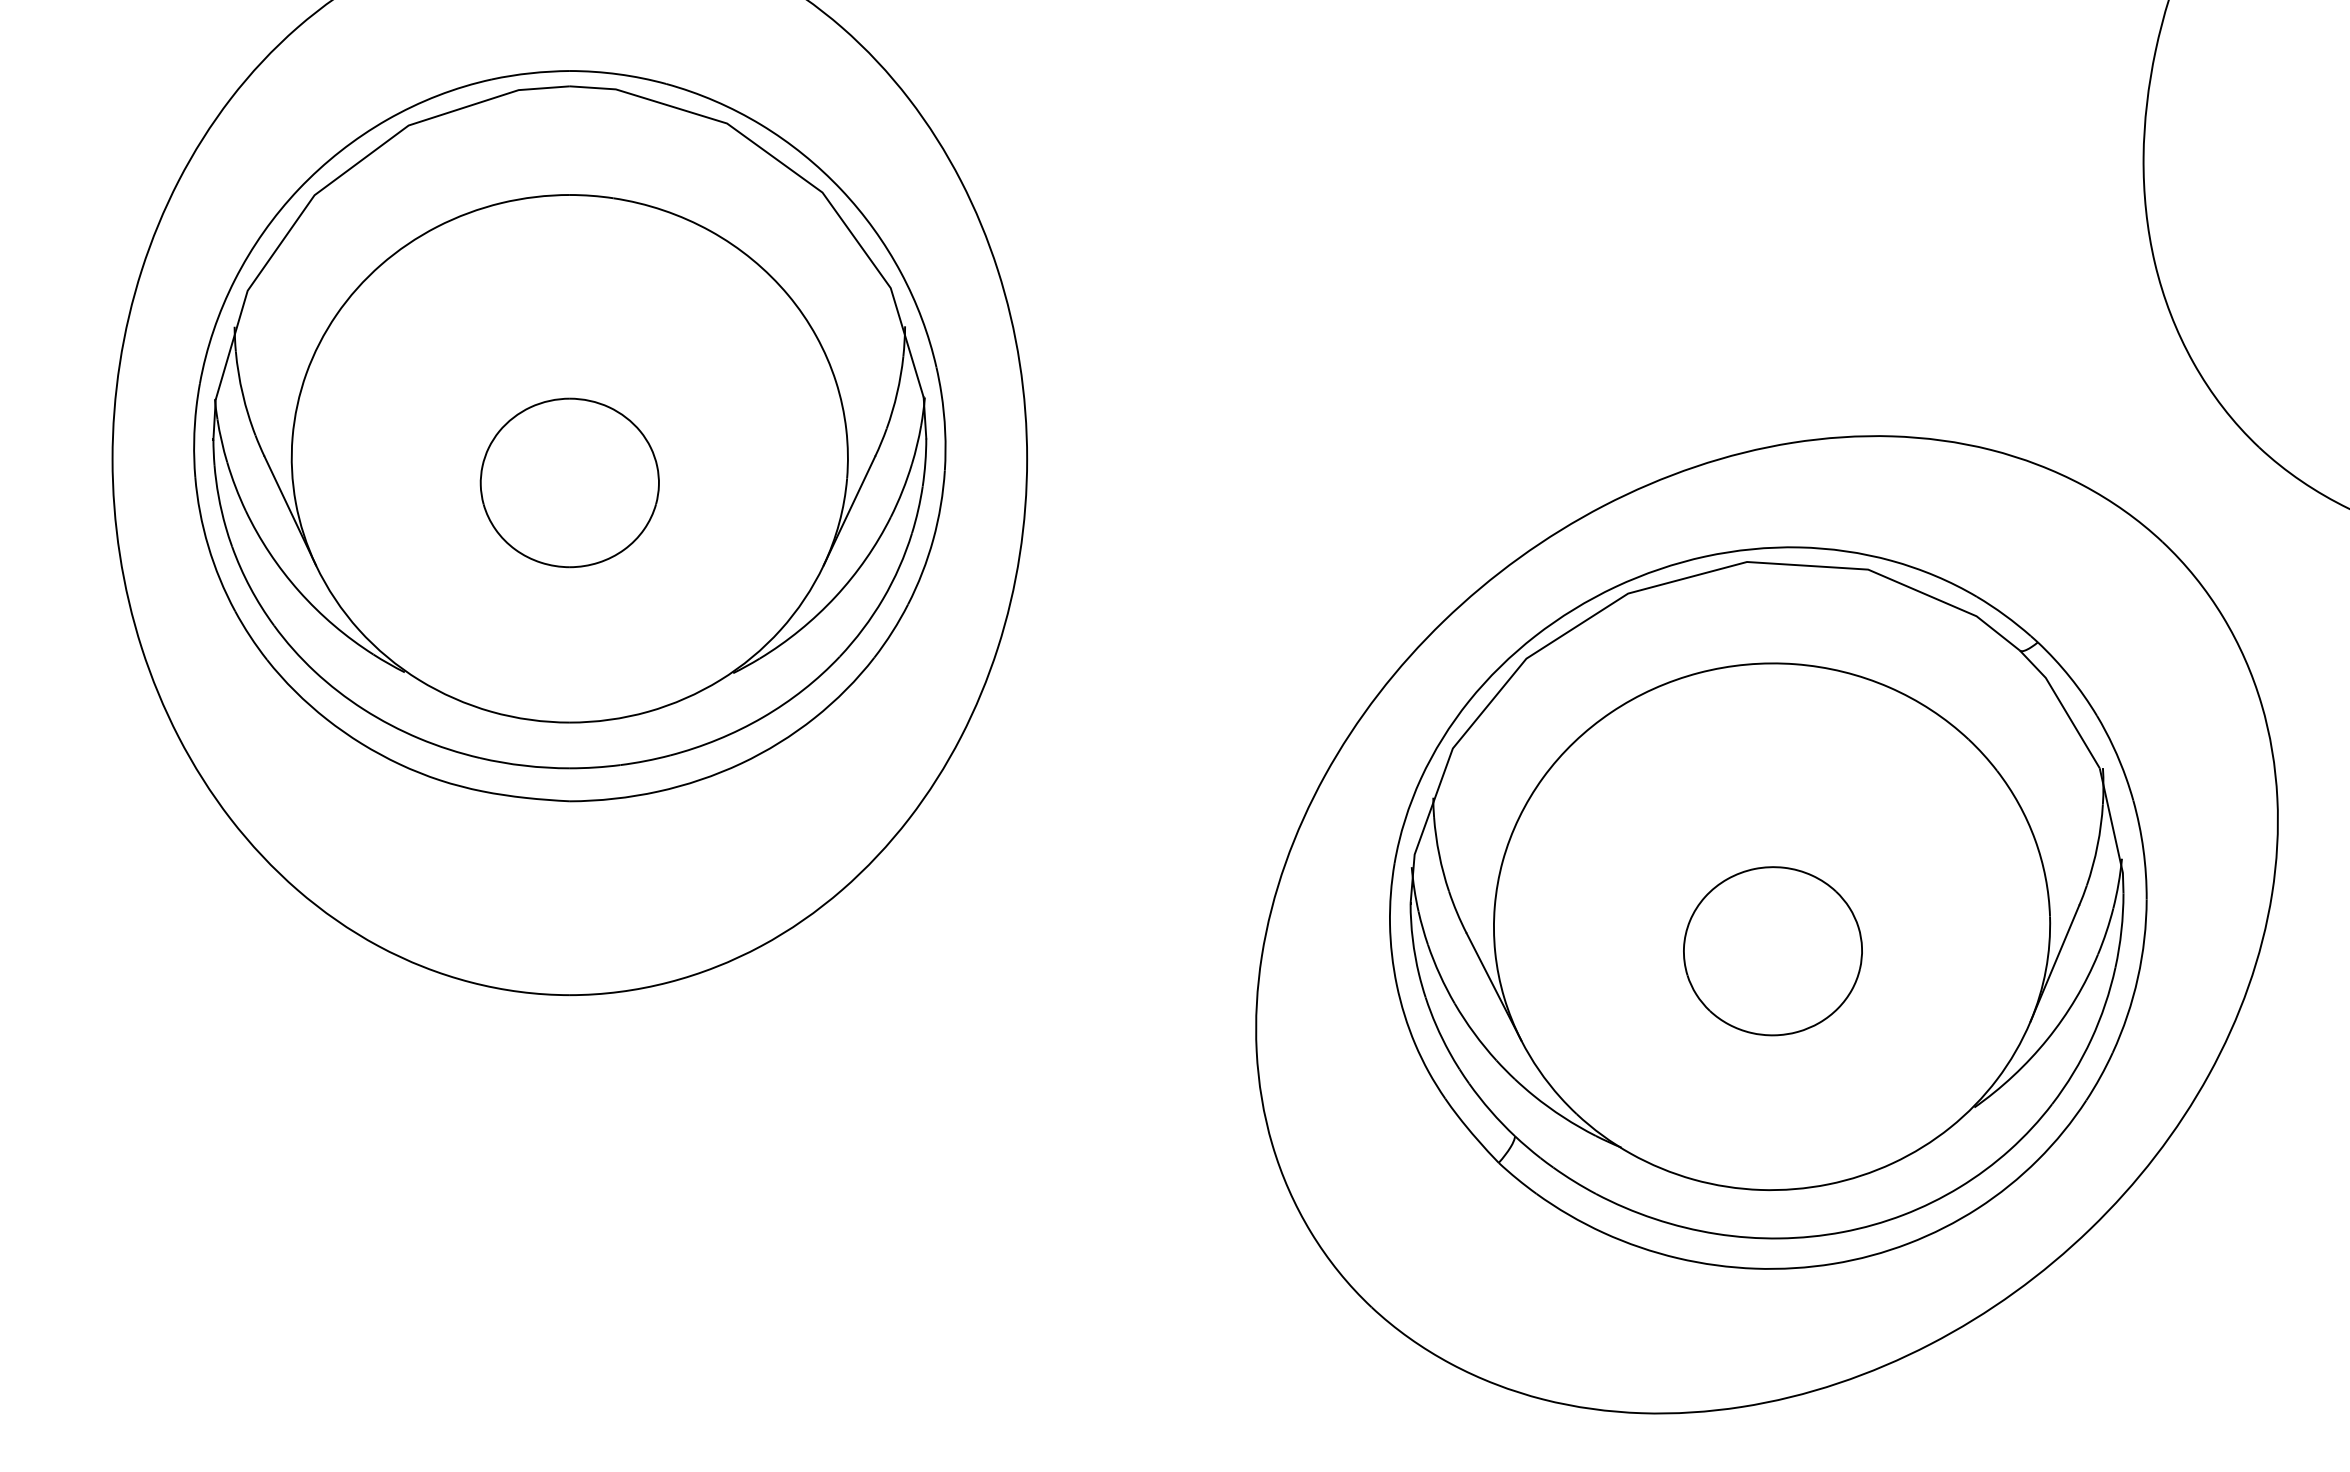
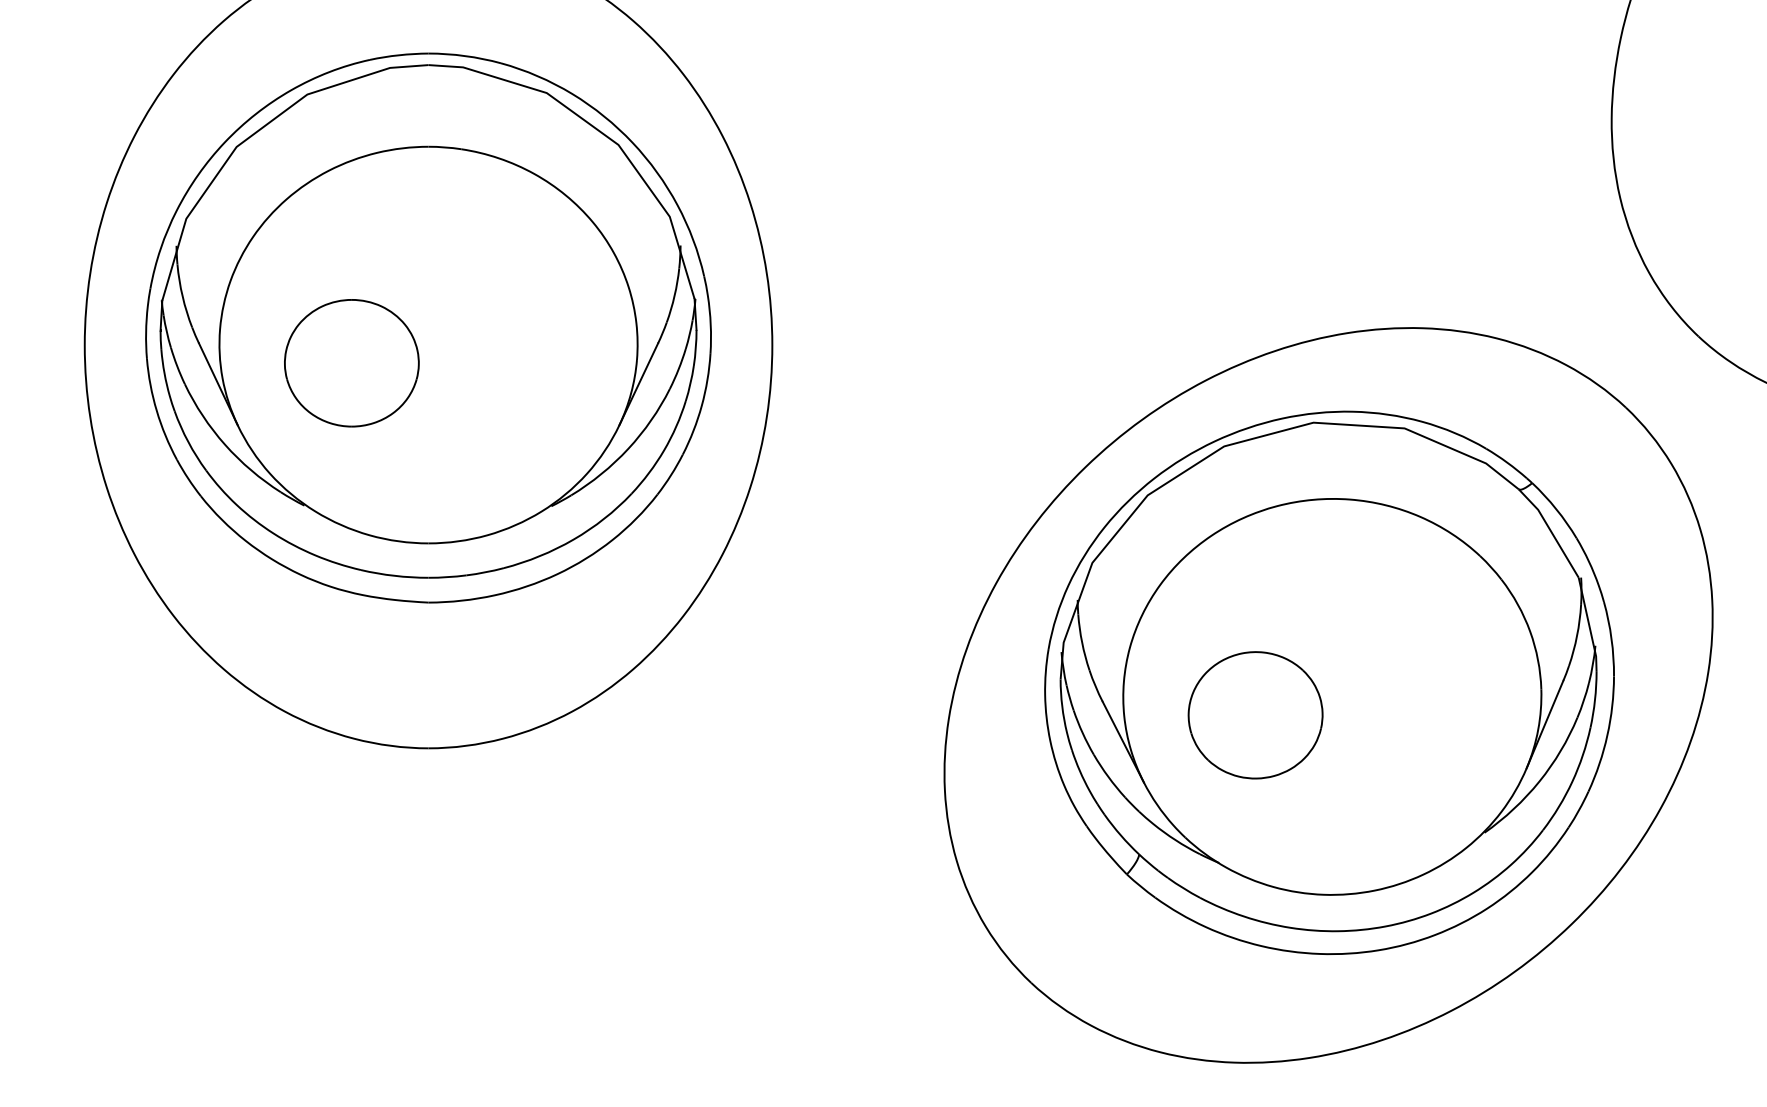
part: (569, 482) -> (351, 362), moved
part: (1772, 951) -> (1255, 715), moved

